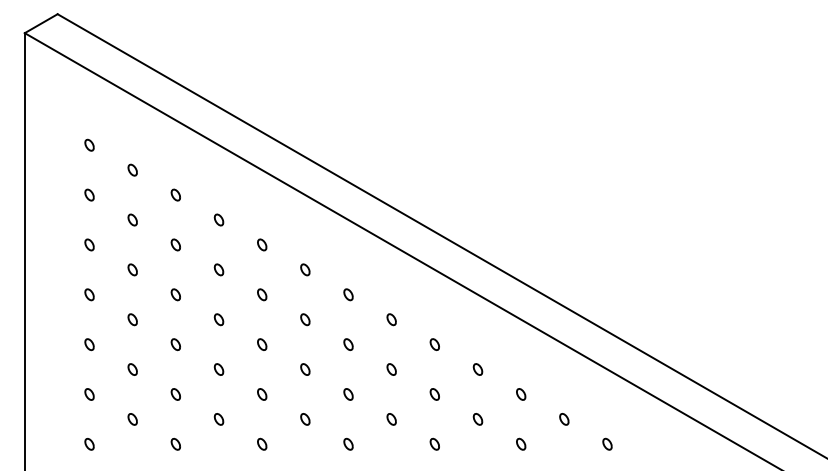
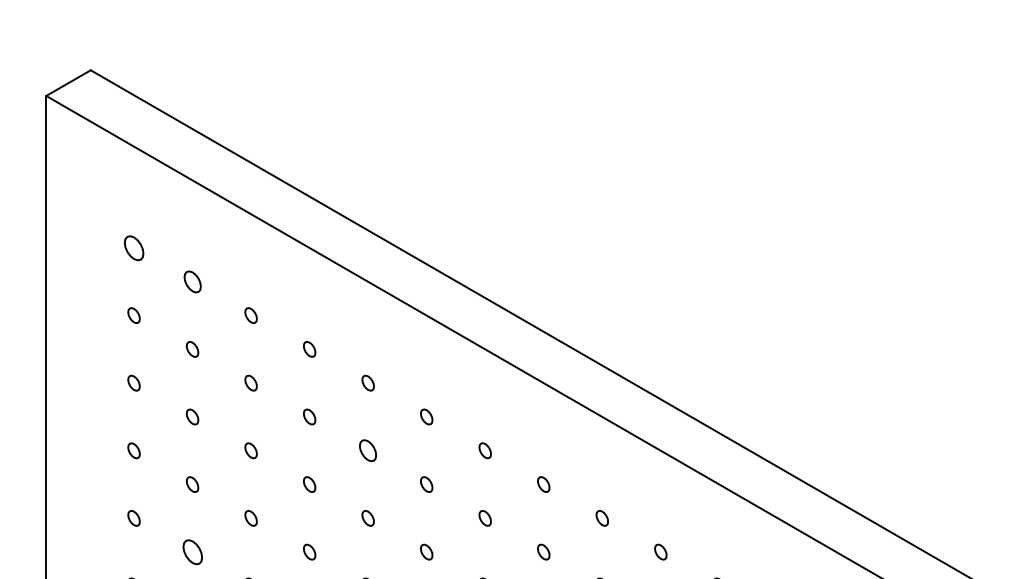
part: (89, 144) -> (133, 246), size x1.6
part: (132, 169) -> (192, 280), size x1.4
part: (262, 294) -> (368, 450), size x1.4
part: (132, 369) -> (192, 552), size x1.6

